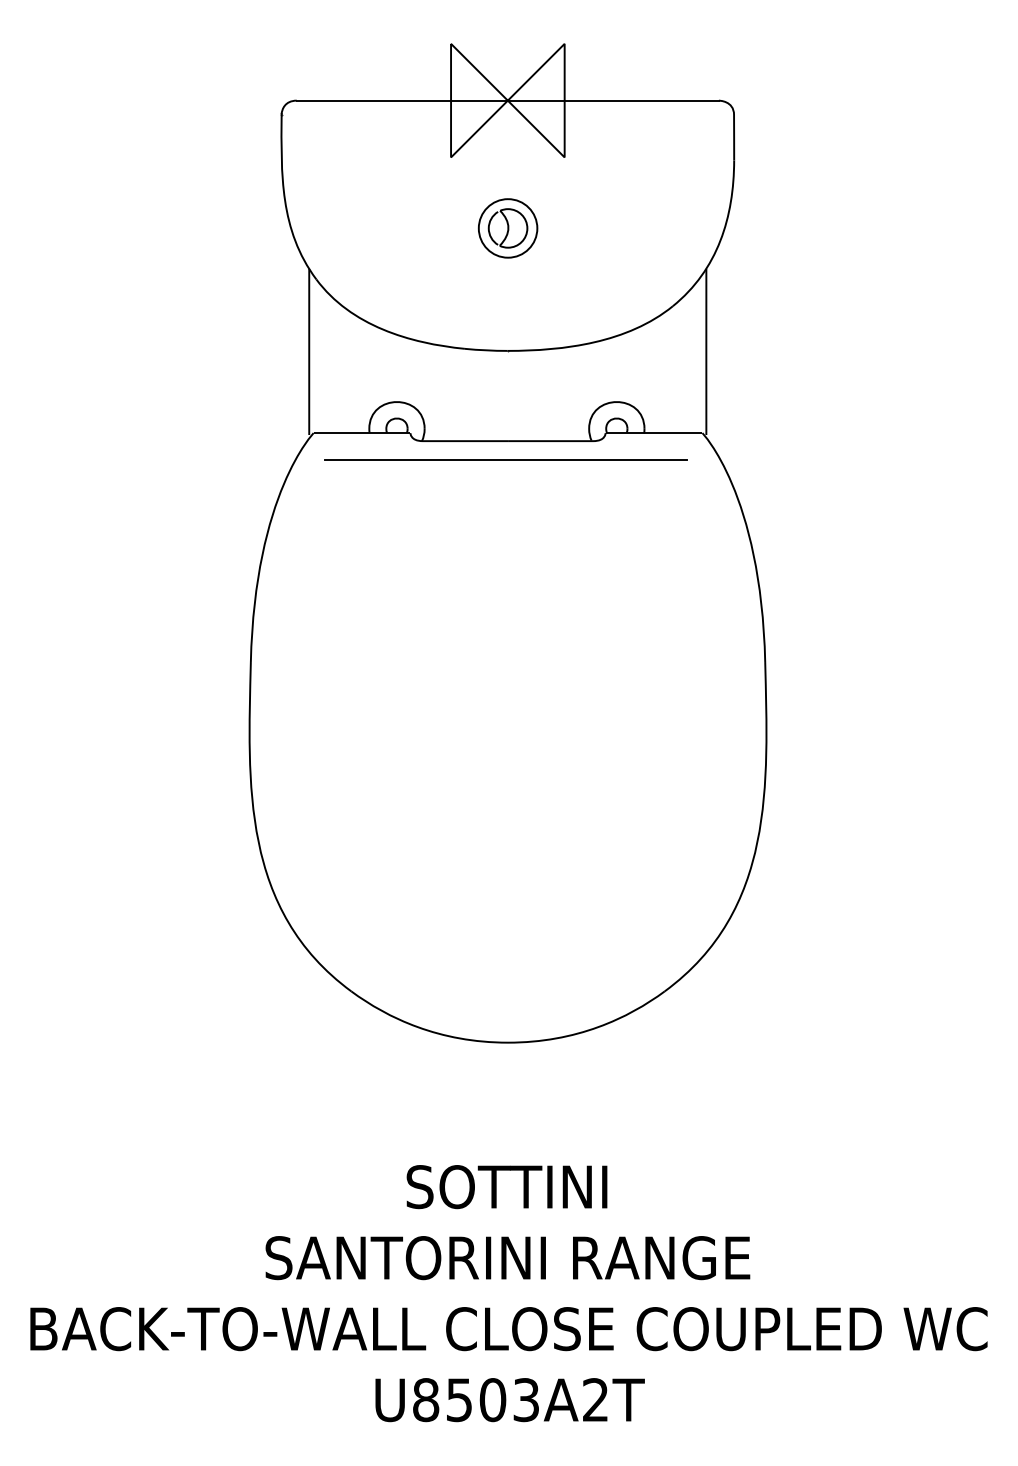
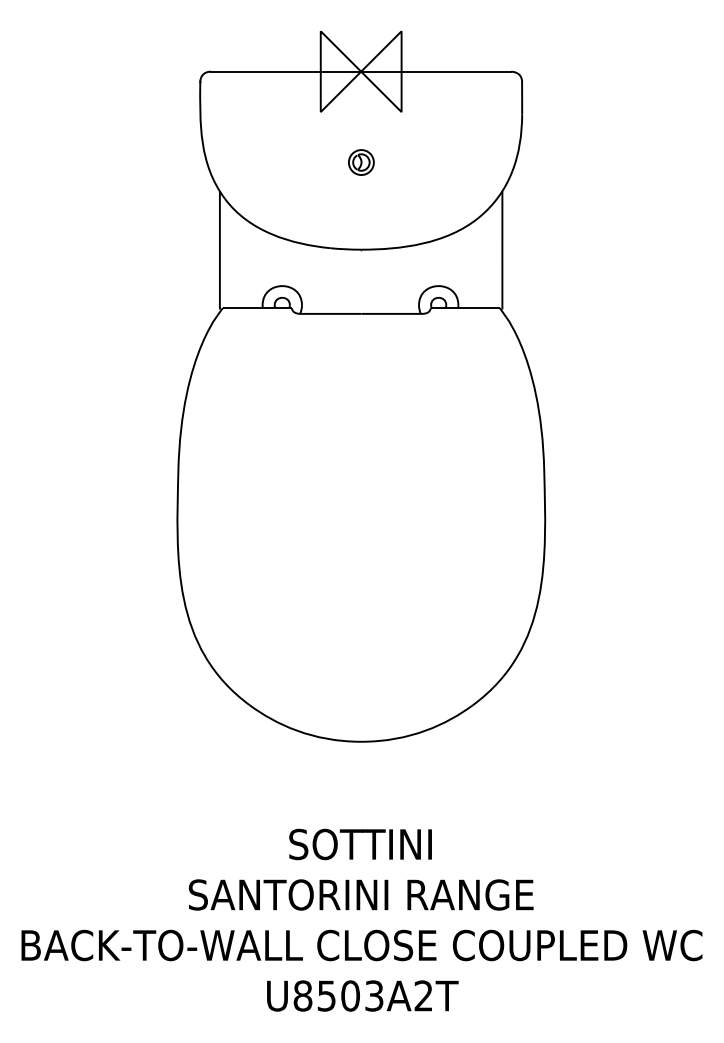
part: (508, 228) -> (361, 162), size x0.6
line: (505, 460) -> (359, 327), removed

